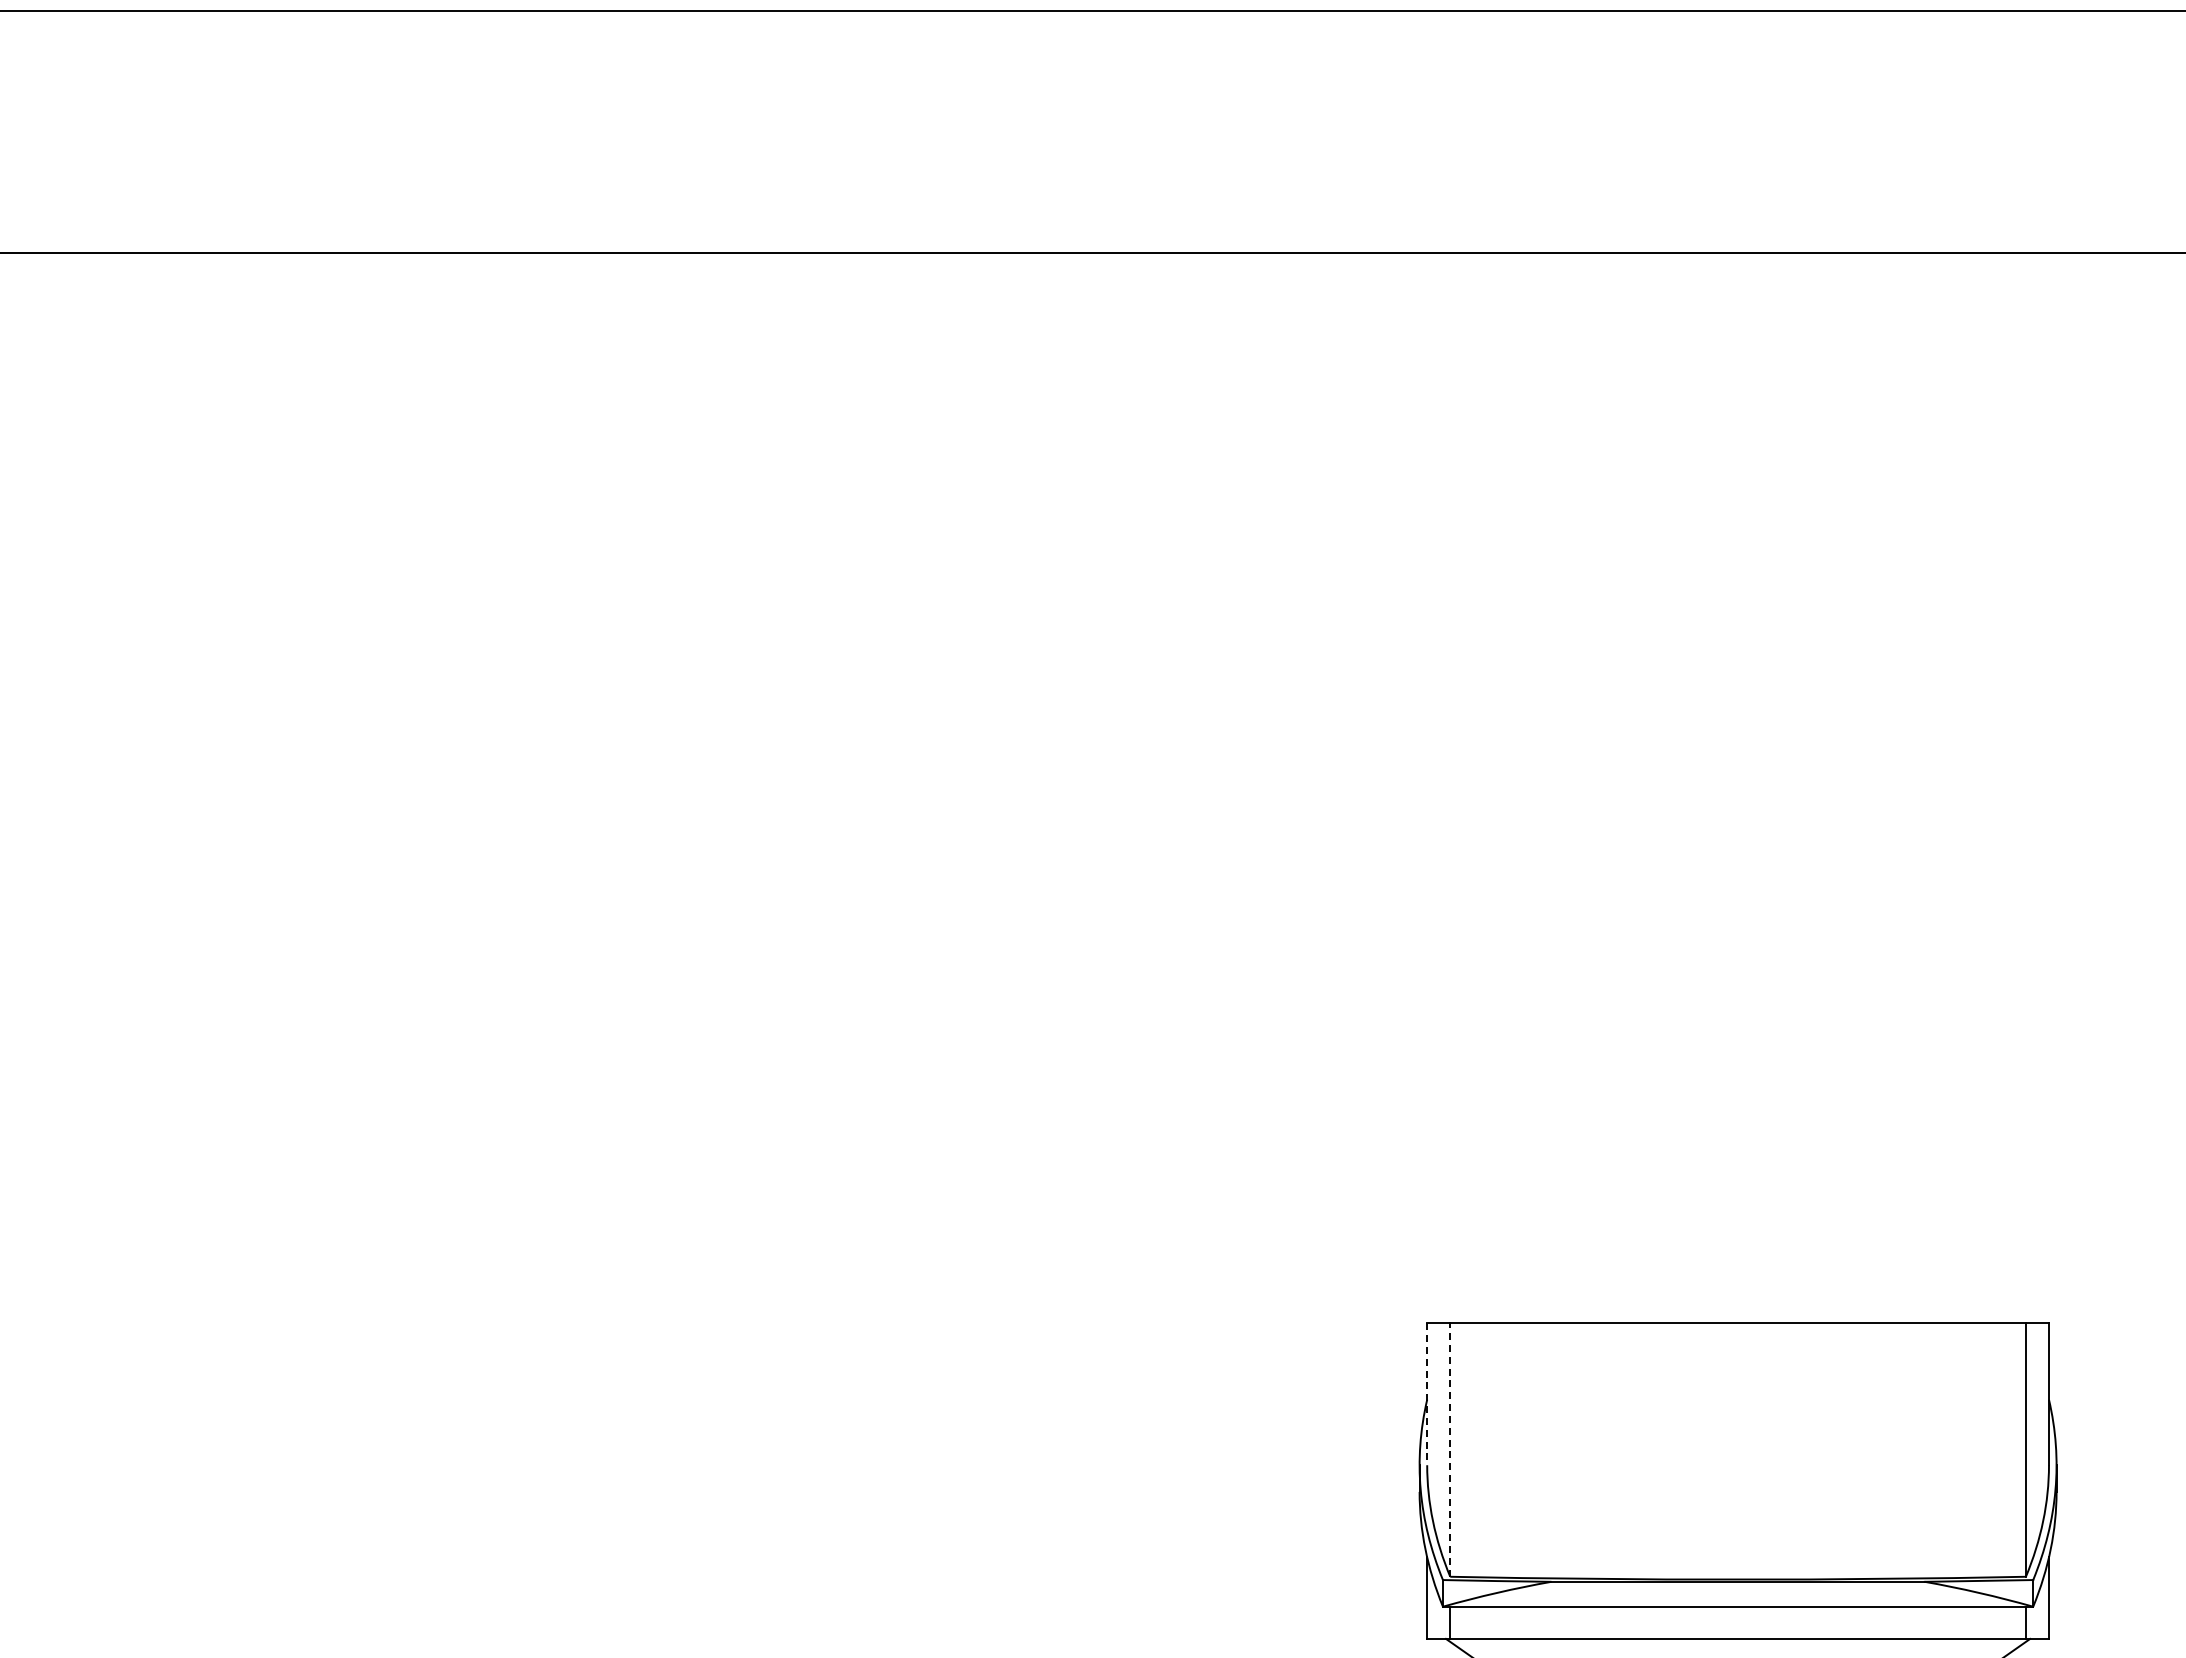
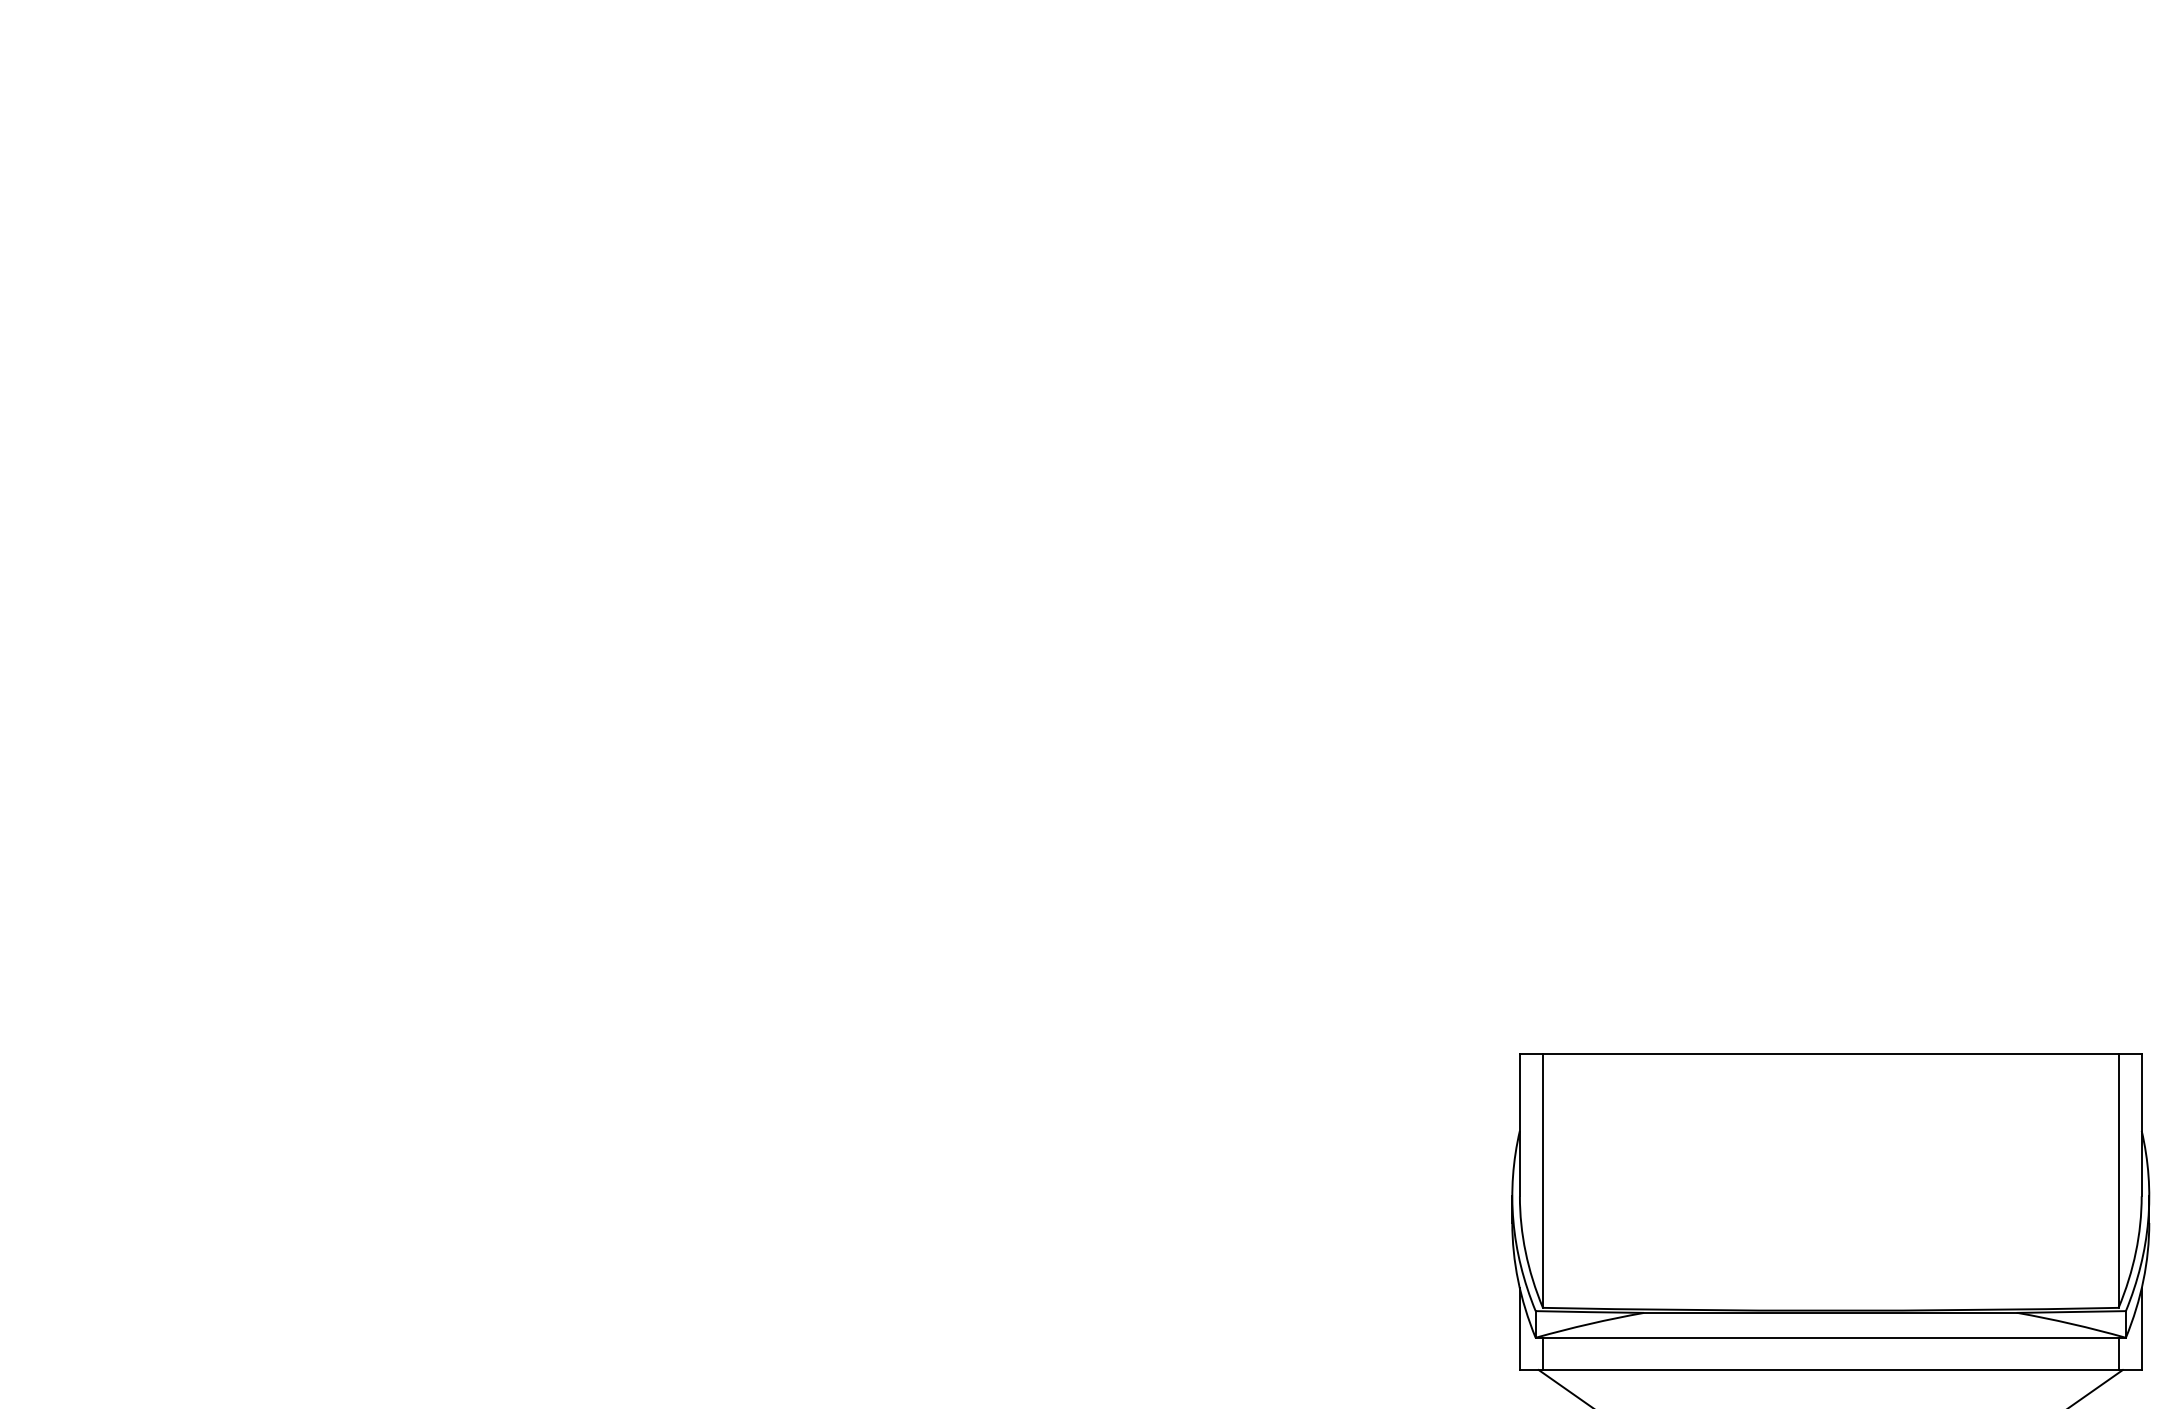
line: (1427, 1394) -> (1520, 1125), dashed -> solid
line: (1450, 1449) -> (1543, 1180), dashed -> solid

